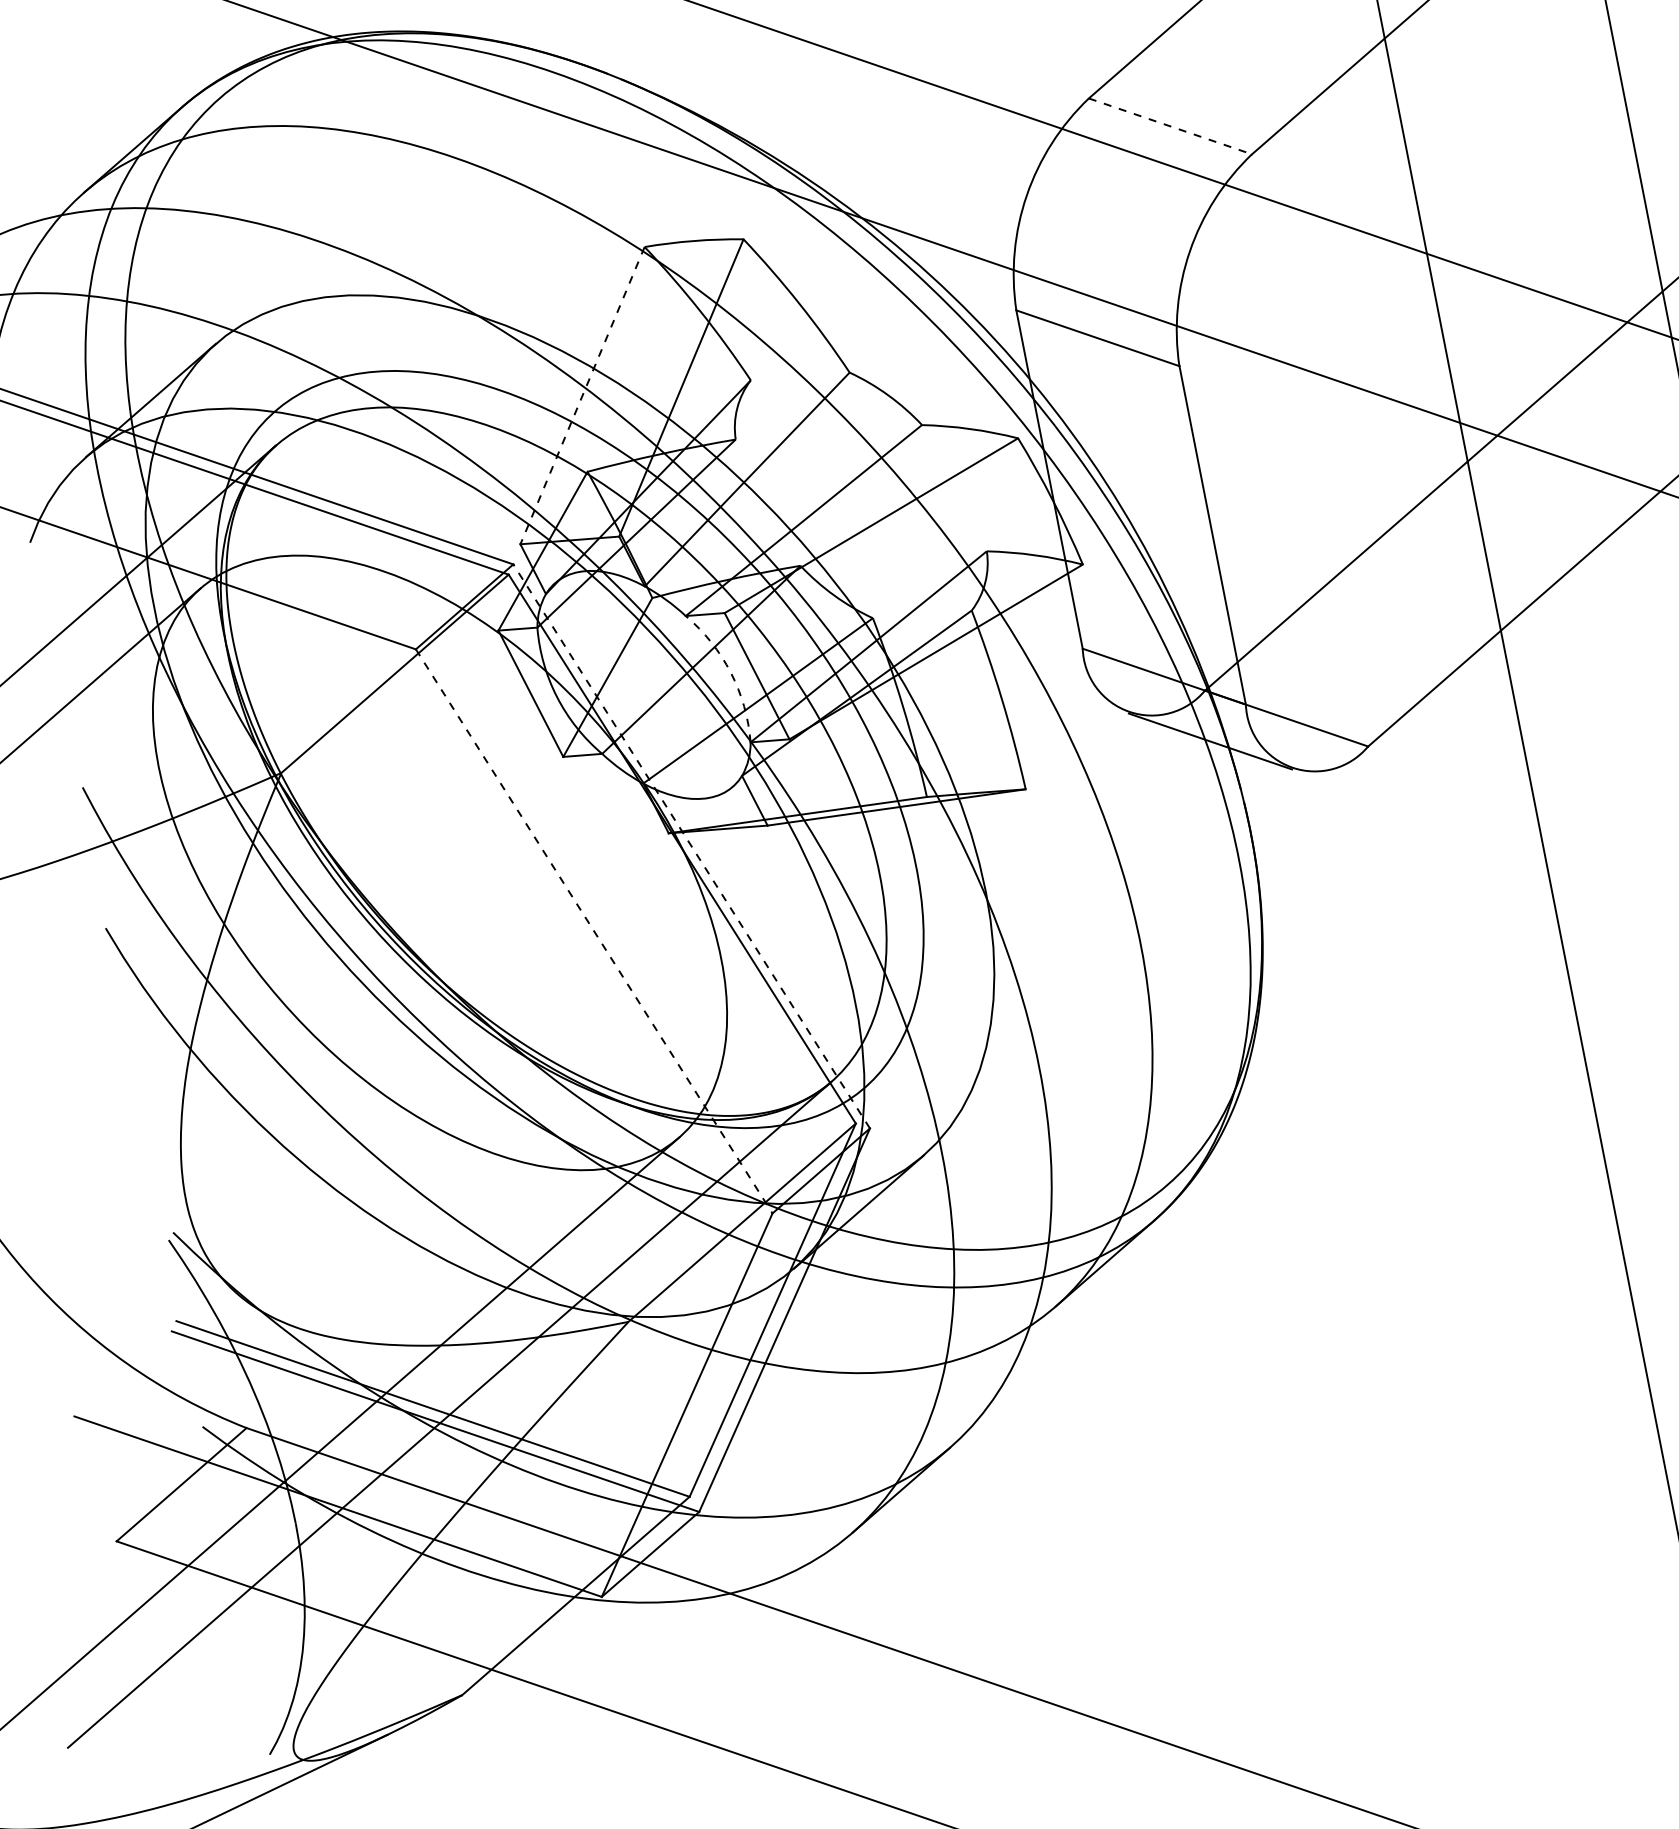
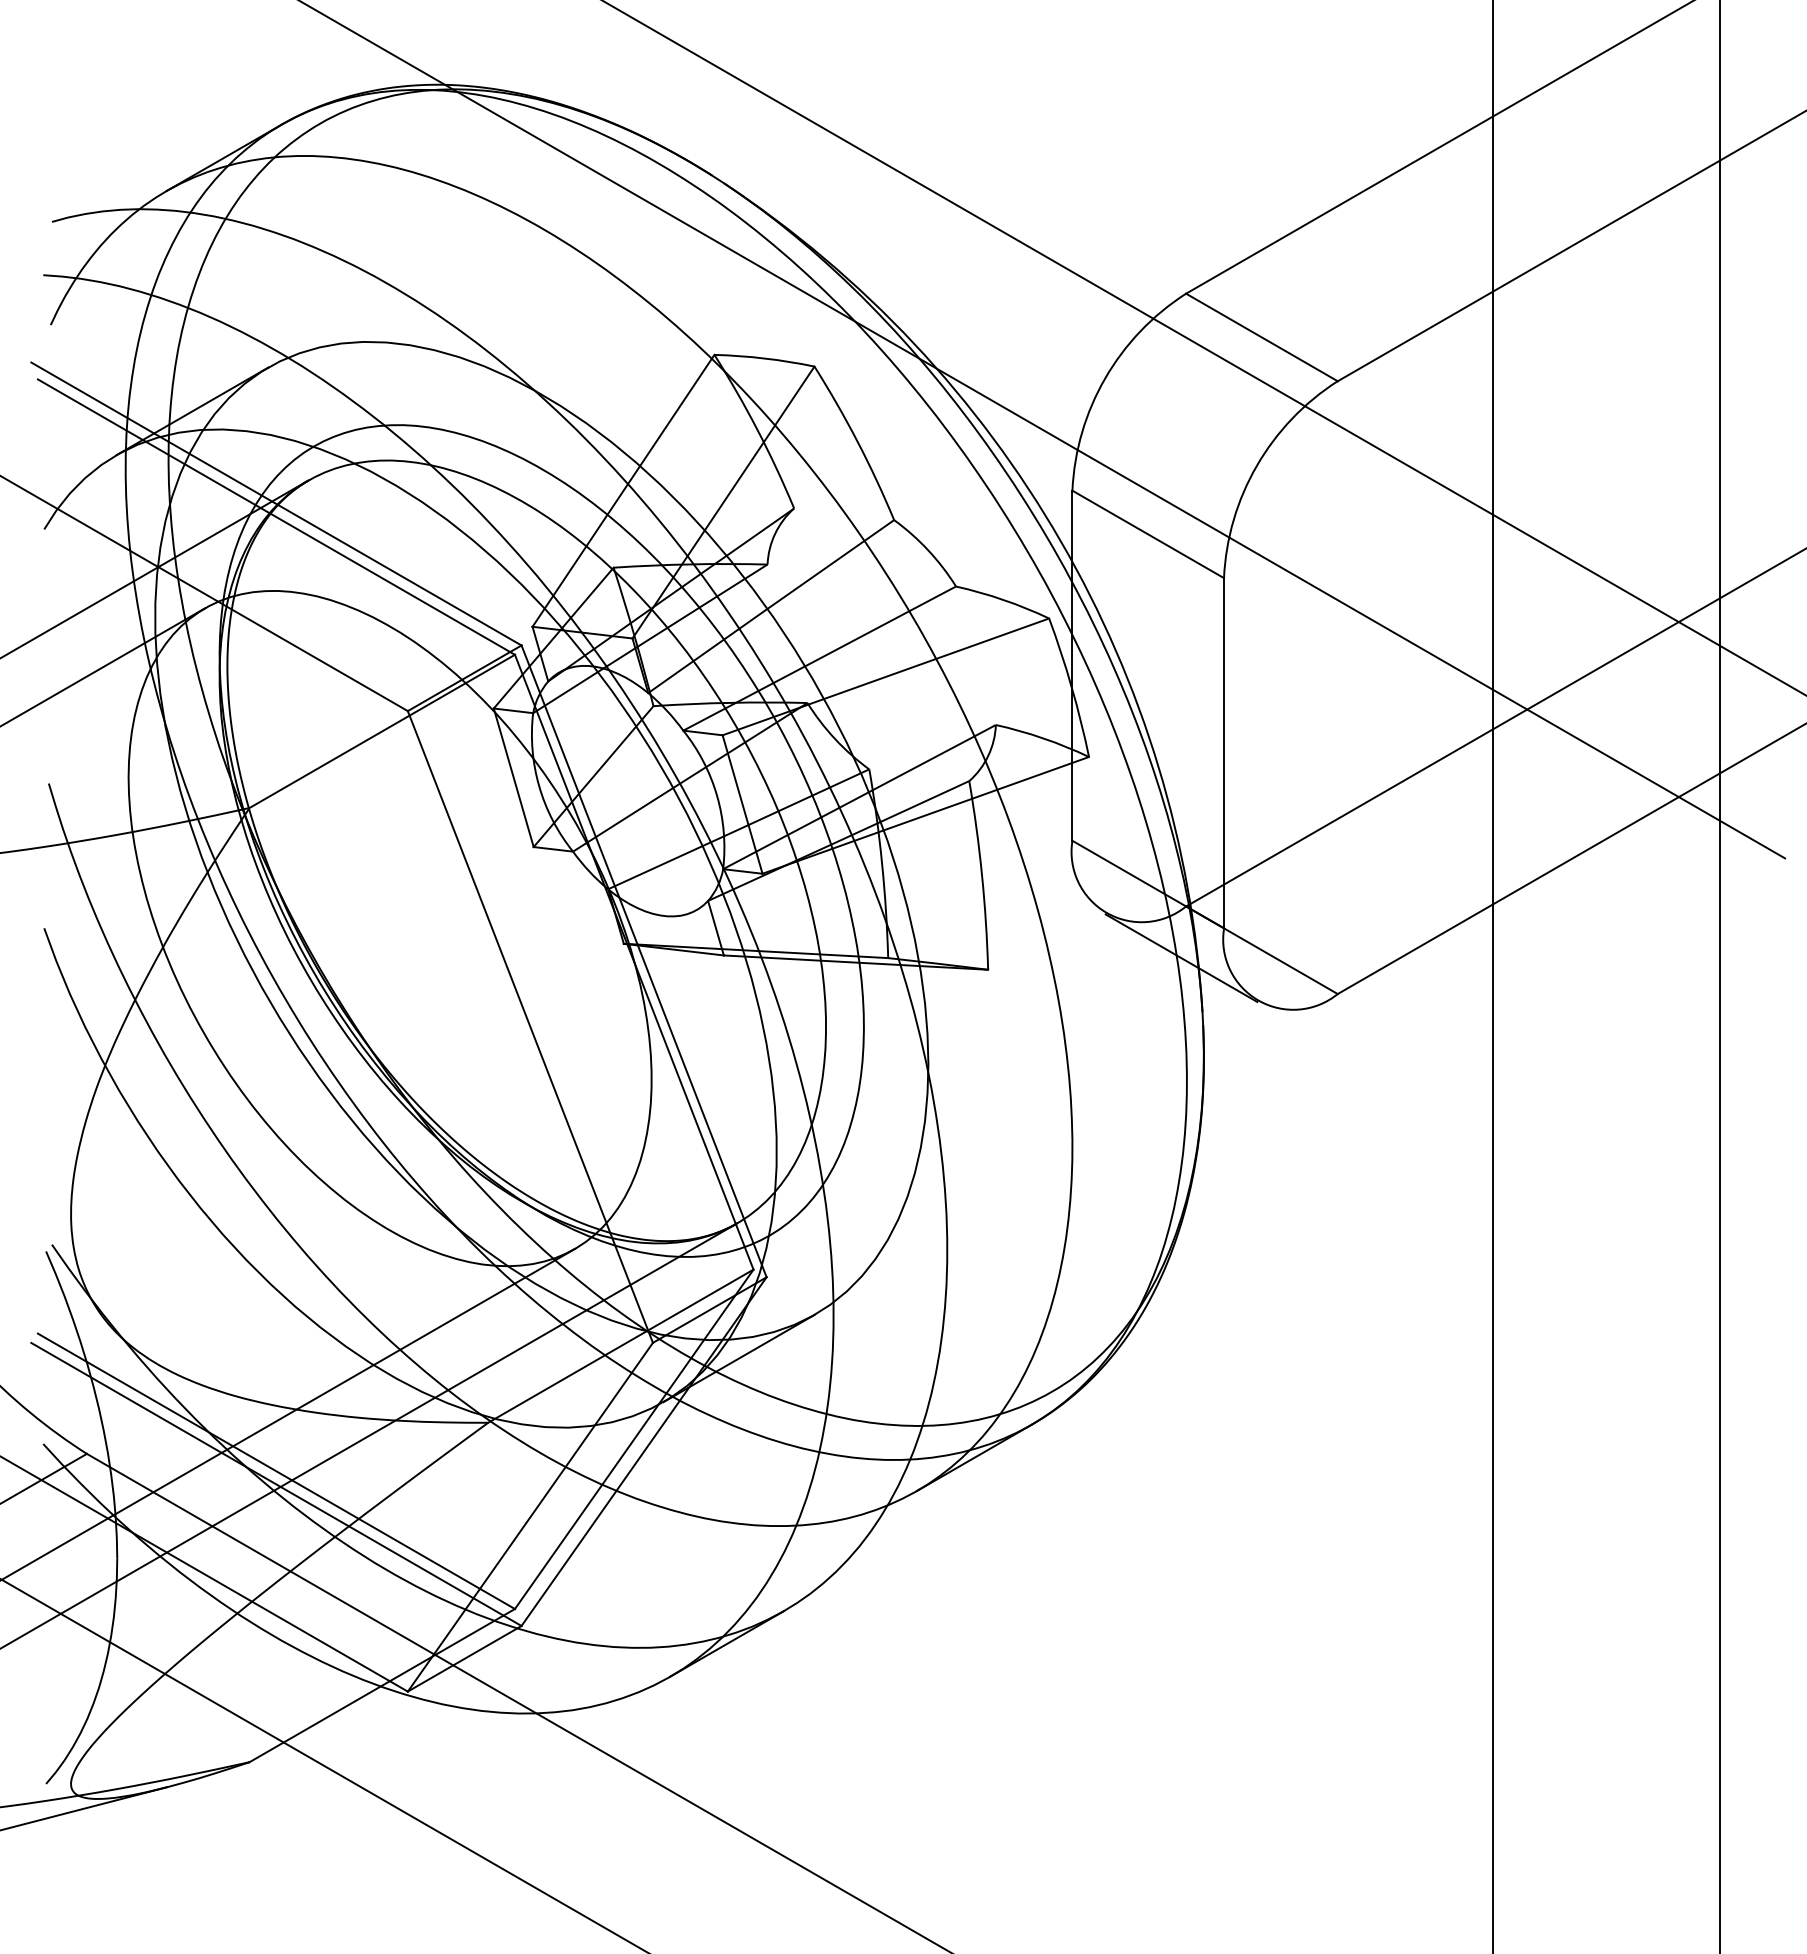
line: (1170, 126) -> (1261, 337), dashed -> solid
line: (582, 395) -> (623, 490), dashed -> solid
arc: (731, 672) -> (717, 795), dashed -> solid
line: (692, 846) -> (644, 961), dashed -> solid
line: (594, 930) -> (530, 1026), dashed -> solid

